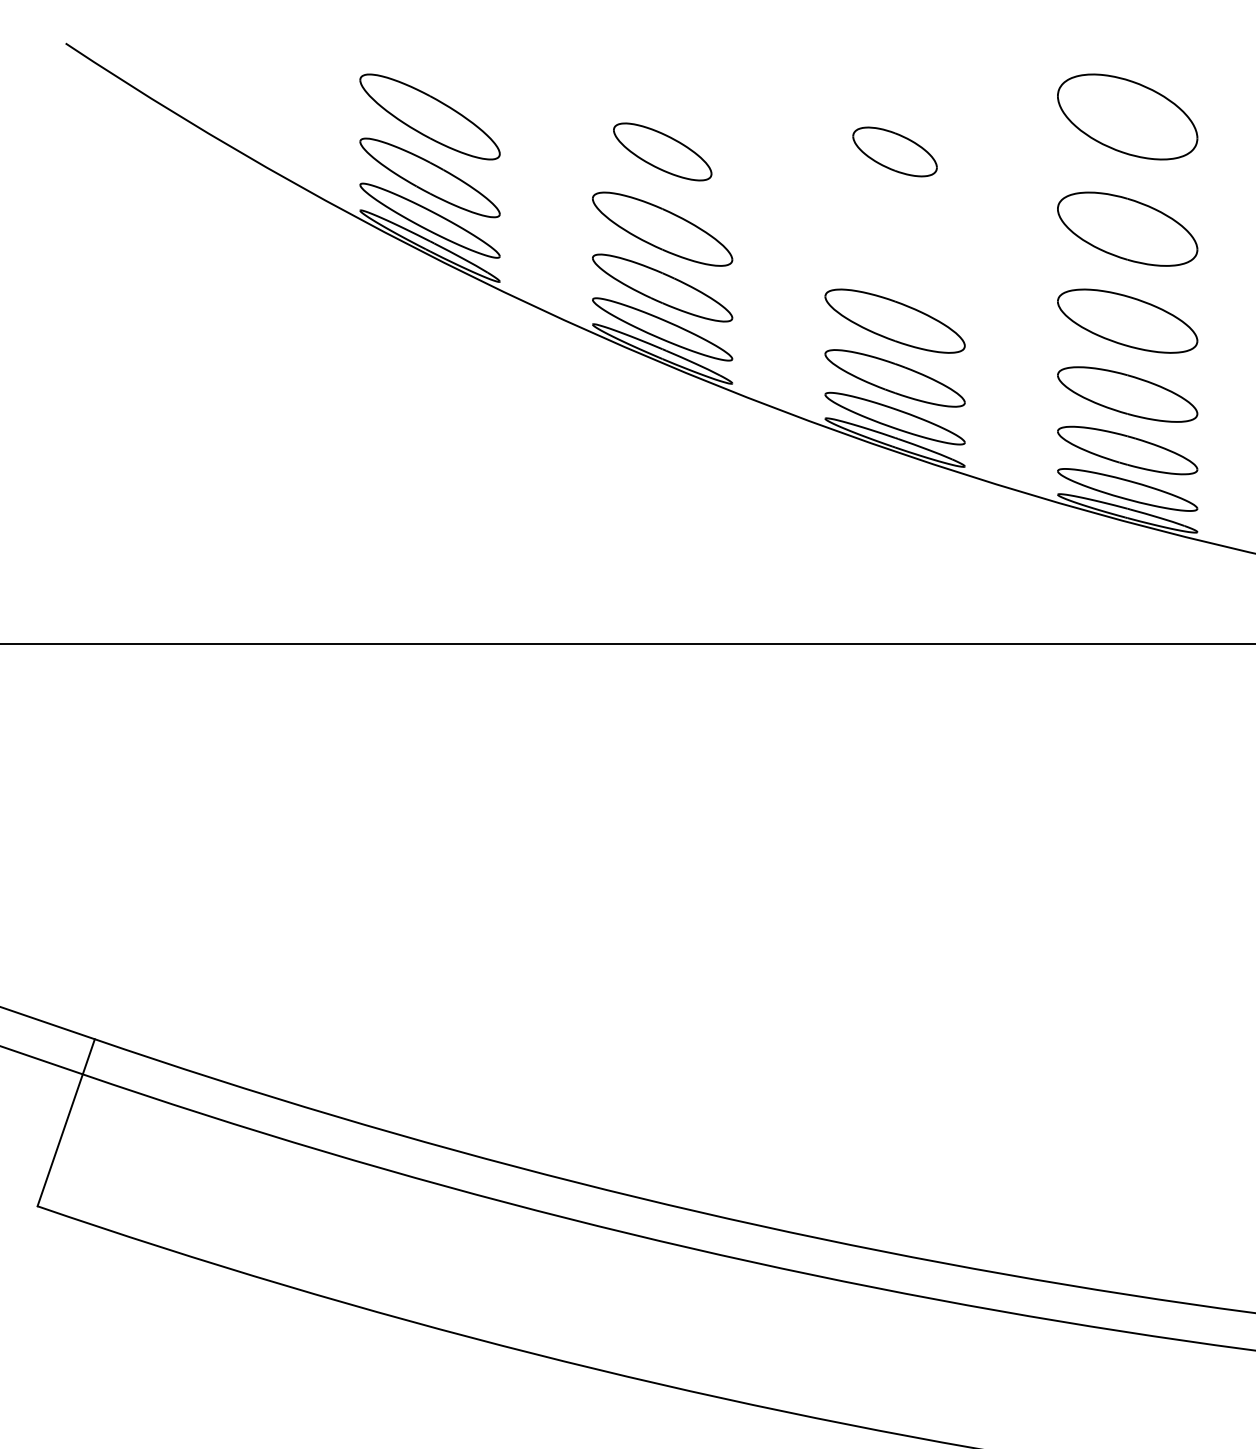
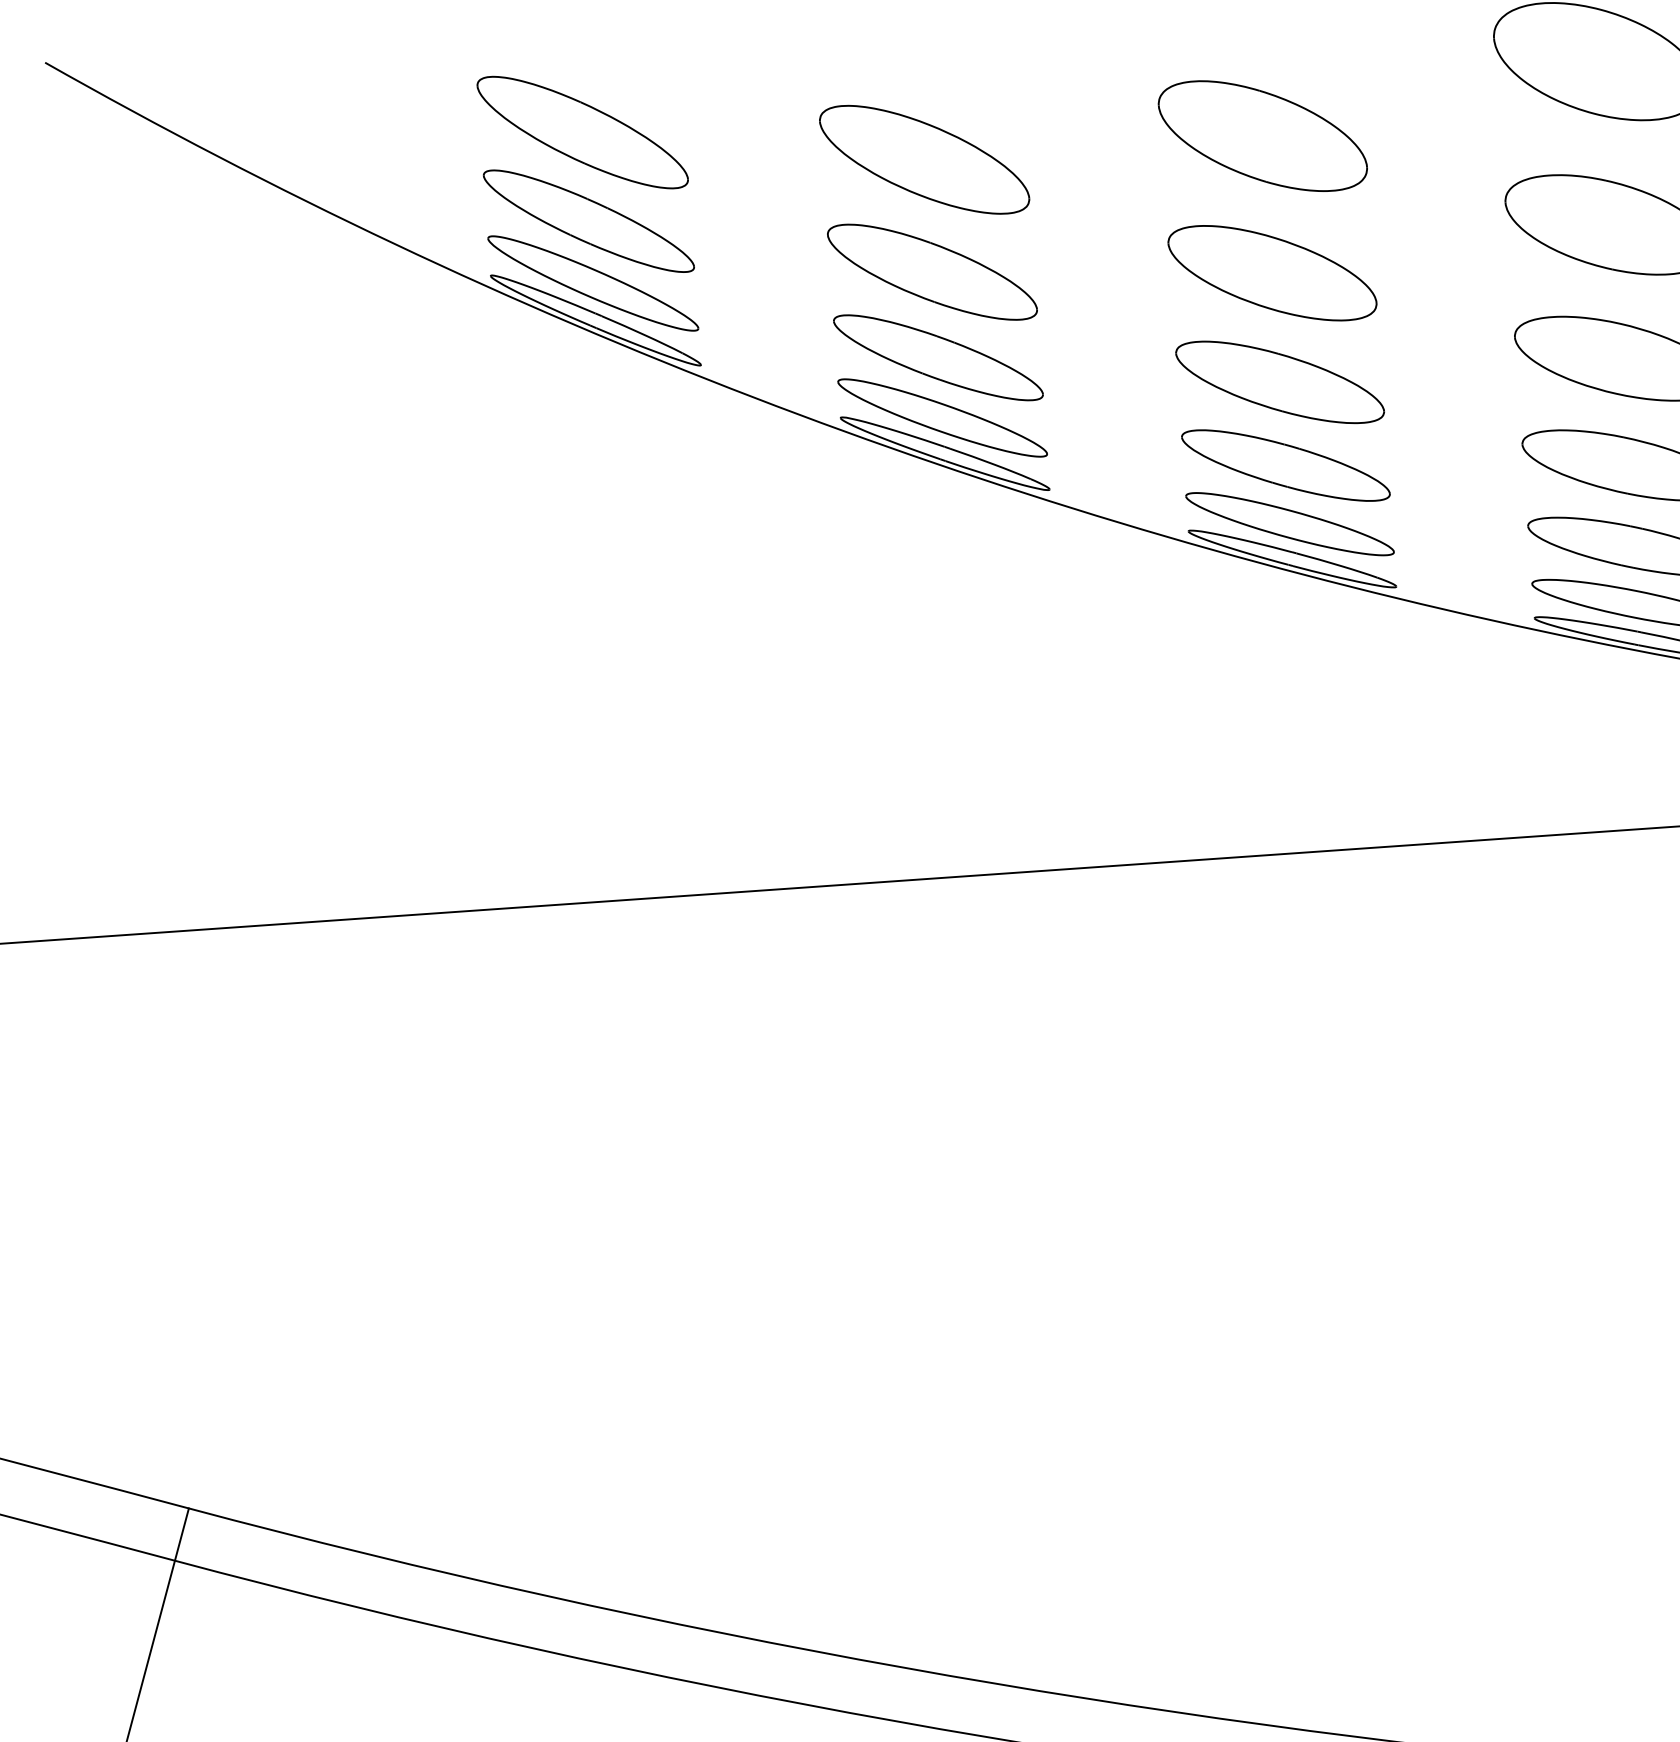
part: (662, 151) -> (924, 159), size x1.43
part: (894, 151) -> (1261, 135), size x1.67
part: (894, 245) -> (1271, 272), added

